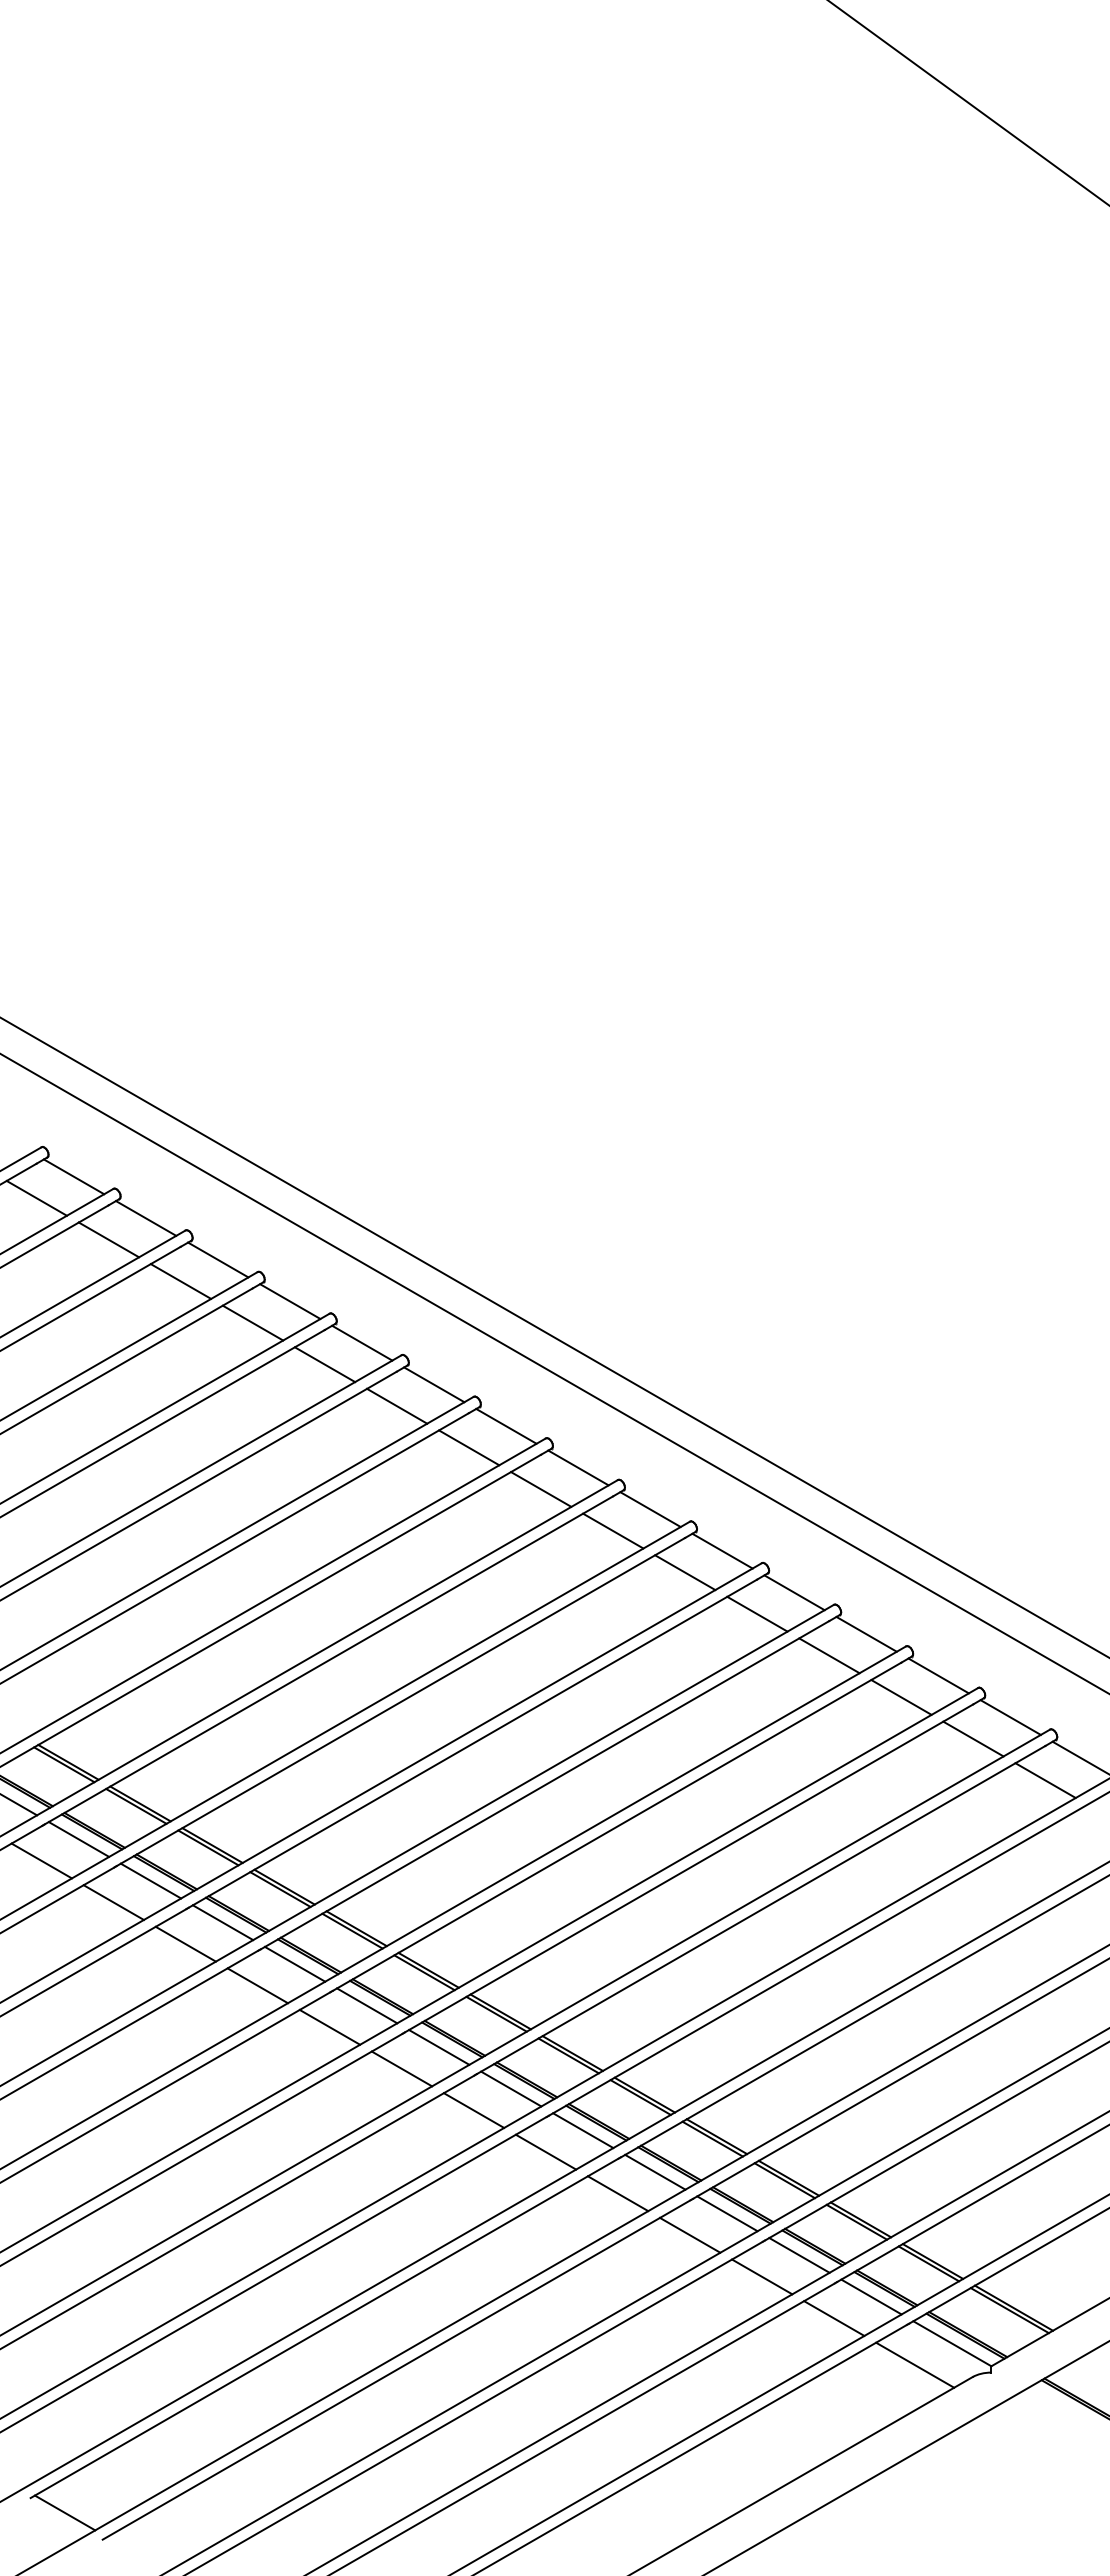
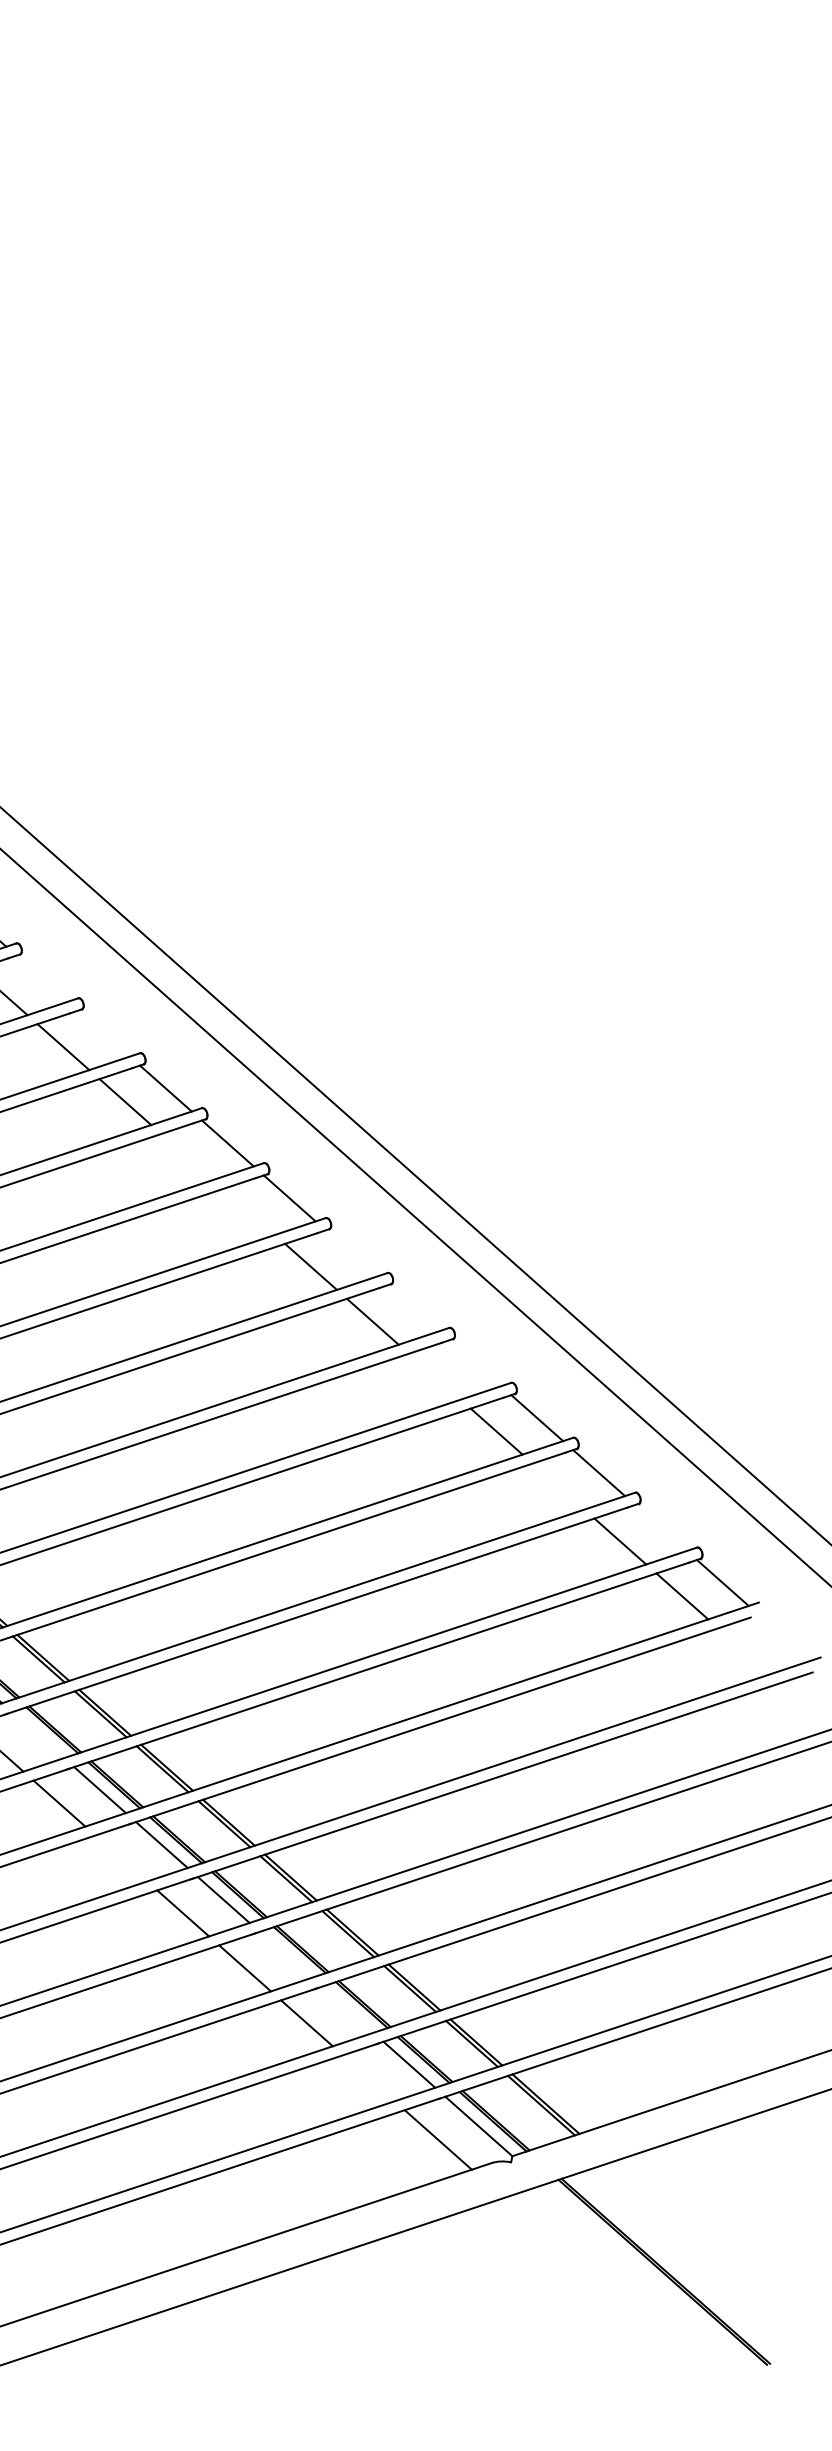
line: (290, 1301) -> (42, 978), removed
line: (362, 1342) -> (104, 1032), removed
line: (469, 1447) -> (187, 1156), removed
line: (541, 1489) -> (249, 1212), removed
line: (650, 1509) -> (351, 1253), removed
line: (722, 1550) -> (413, 1307), removed
line: (794, 1592) -> (475, 1362), removed
line: (757, 1613) -> (435, 1376), removed
line: (901, 1697) -> (558, 1486), removed
line: (1010, 1717) -> (660, 1527), removed
line: (439, 2047) -> (38, 1735), removed
line: (545, 2151) -> (120, 1857), removed
line: (727, 2213) -> (285, 1954), removed
line: (799, 2255) -> (347, 2009), removed
line: (834, 2318) -> (369, 2078), removed

